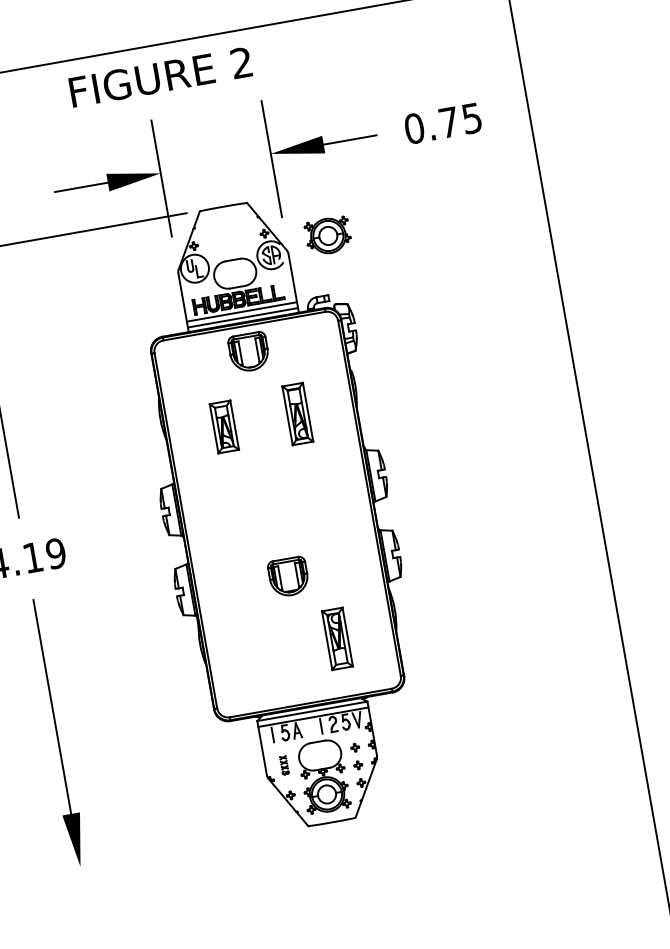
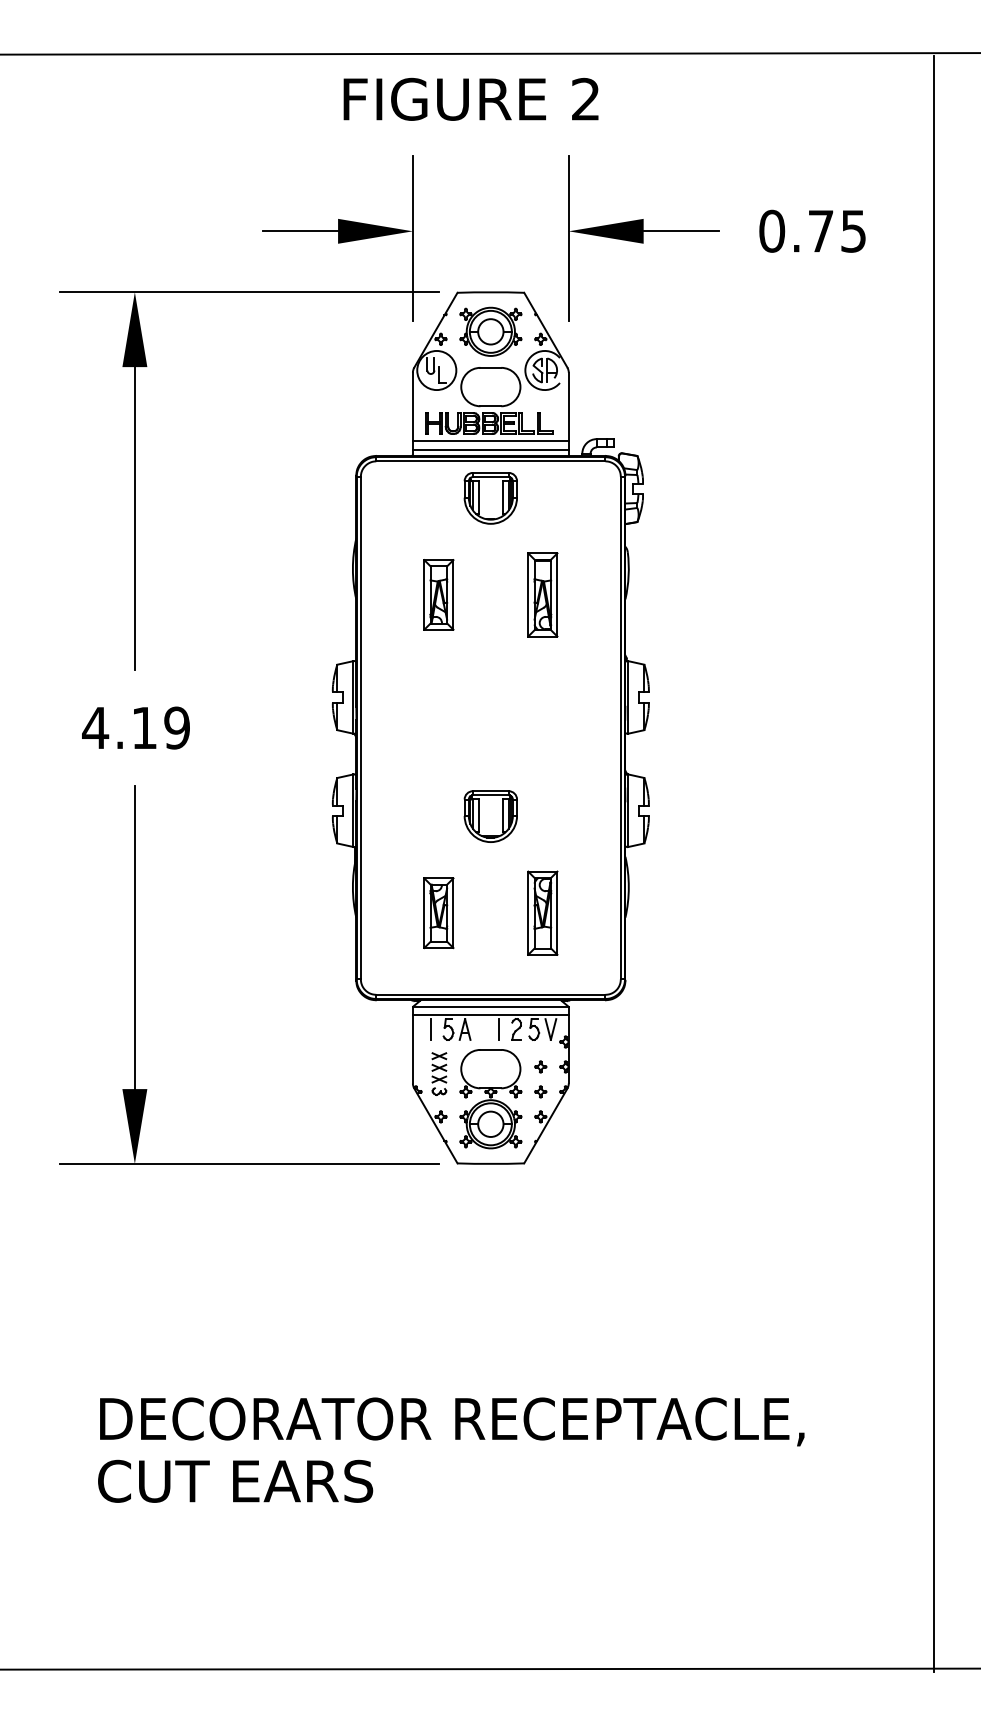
text: (160, 76) -> (470, 98), moved
part: (328, 235) -> (490, 331), moved
part: (263, 652) -> (438, 913), added
part: (284, 764) -> (439, 1073), size x1.67
line: (161, 852) -> (249, 1163), added

